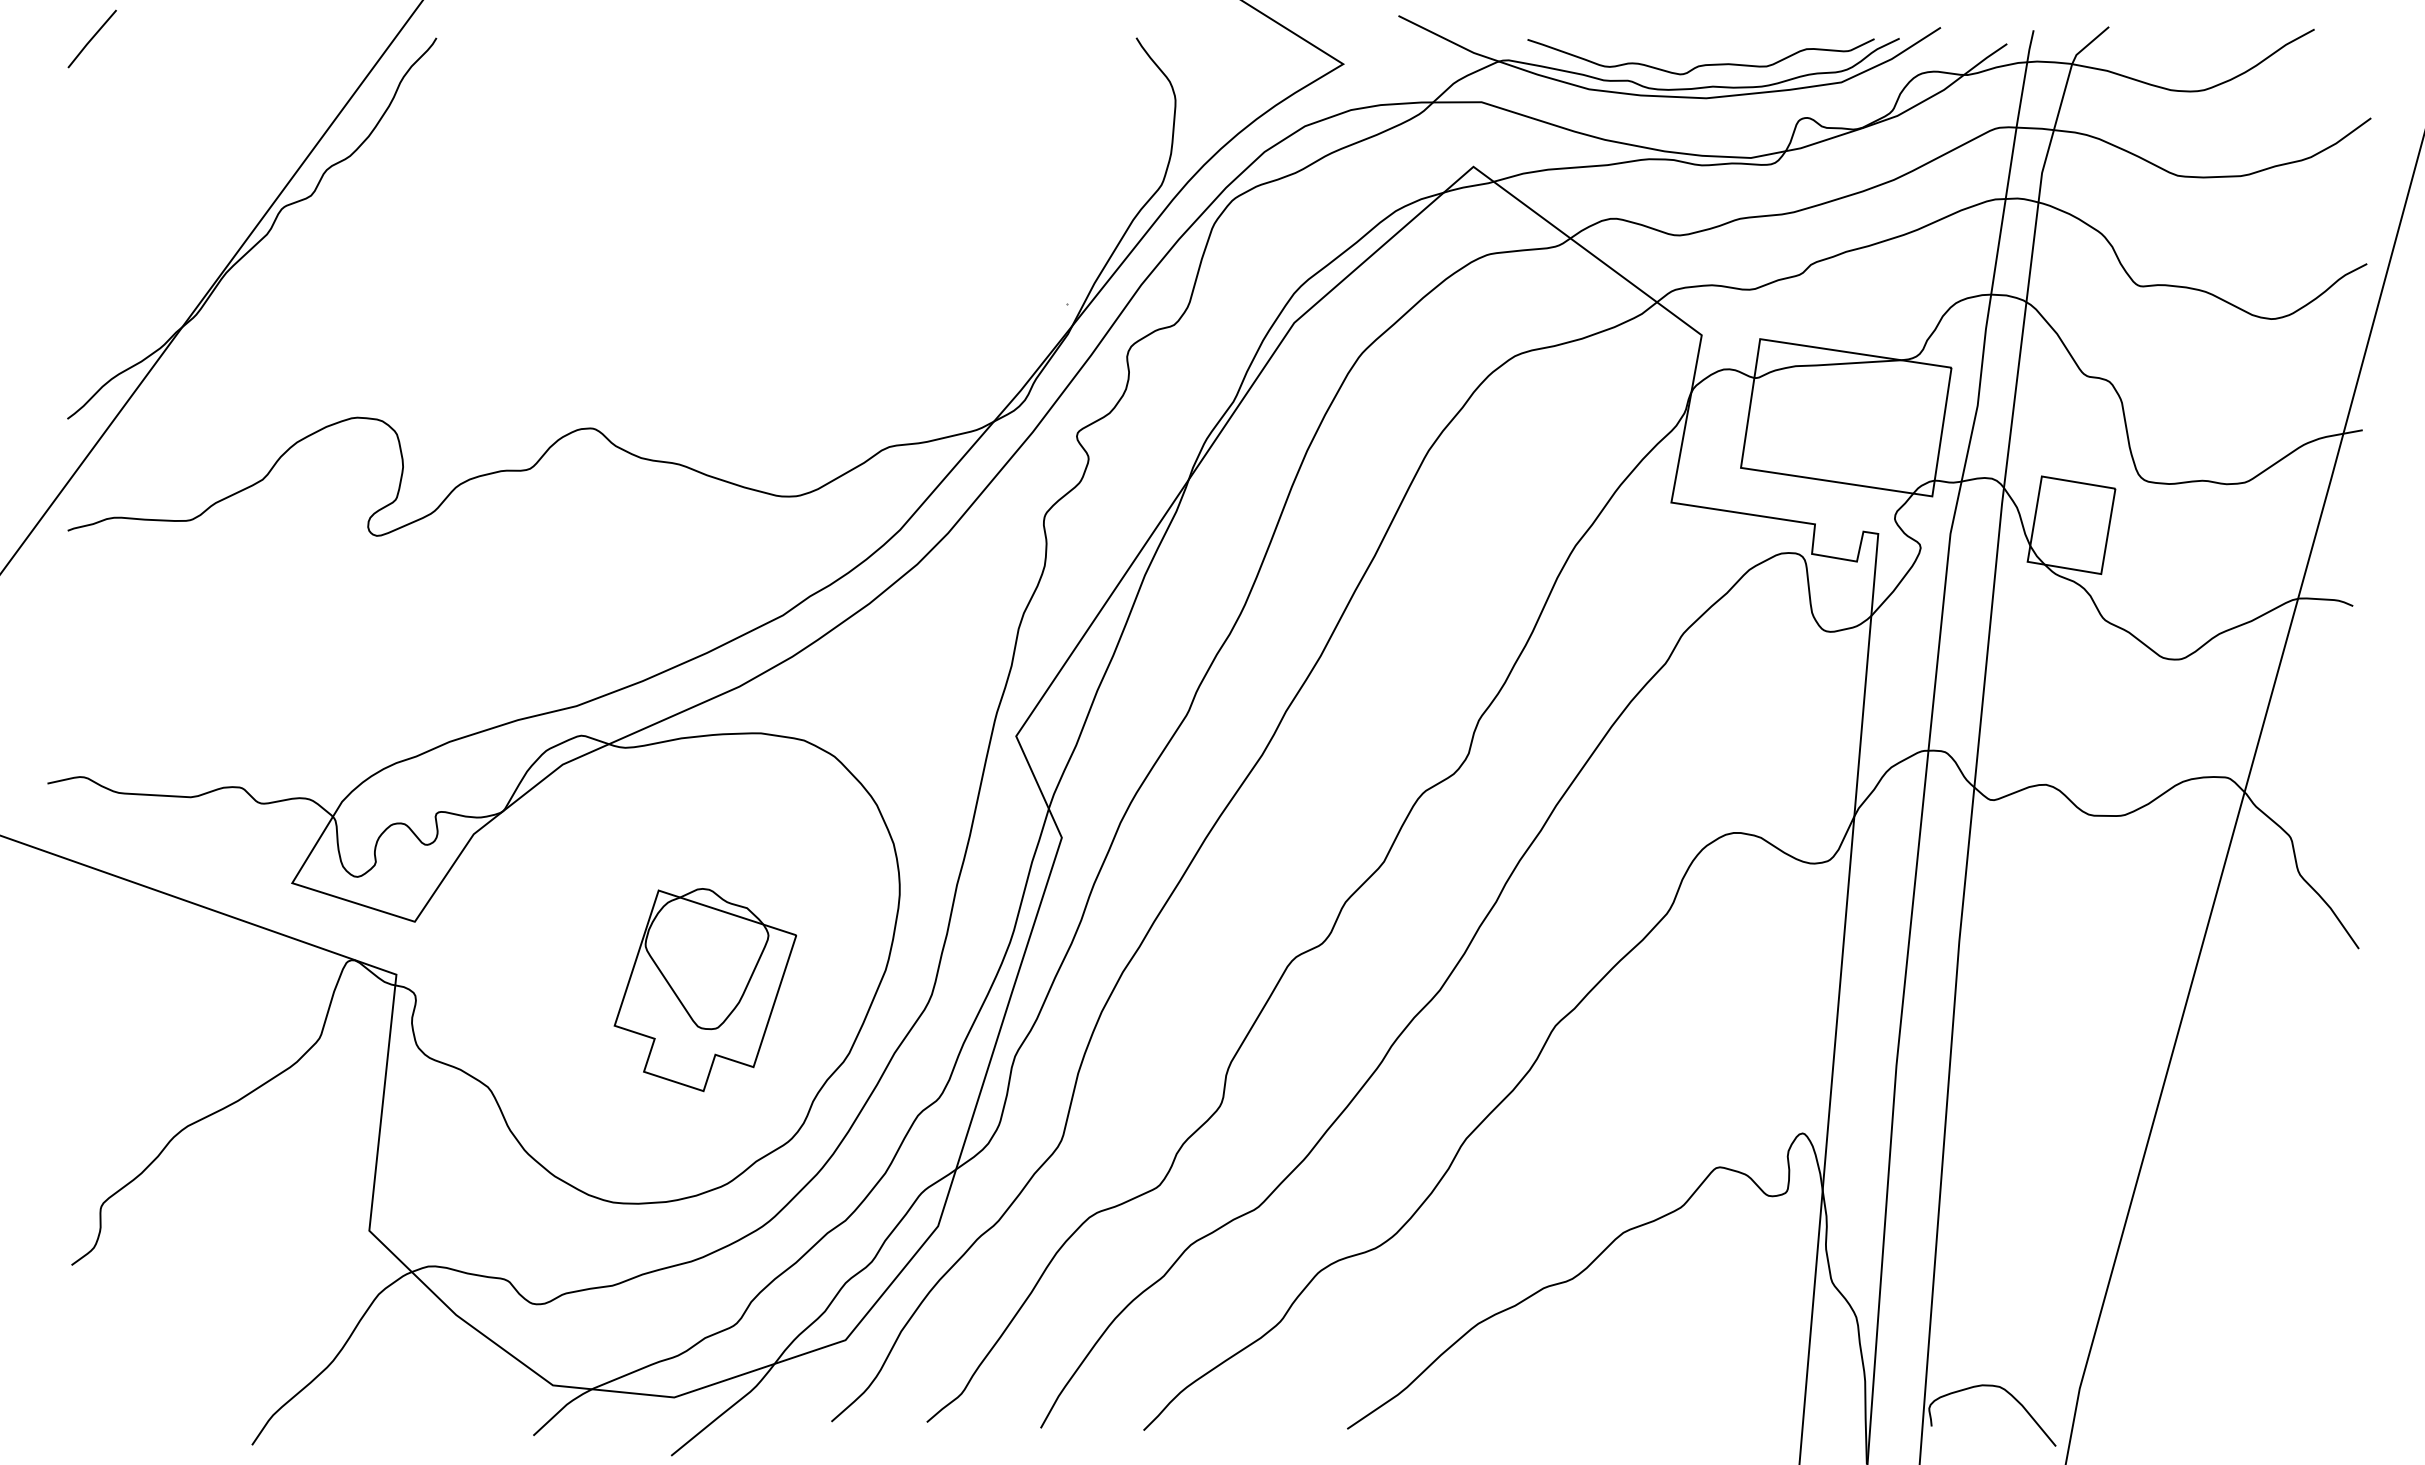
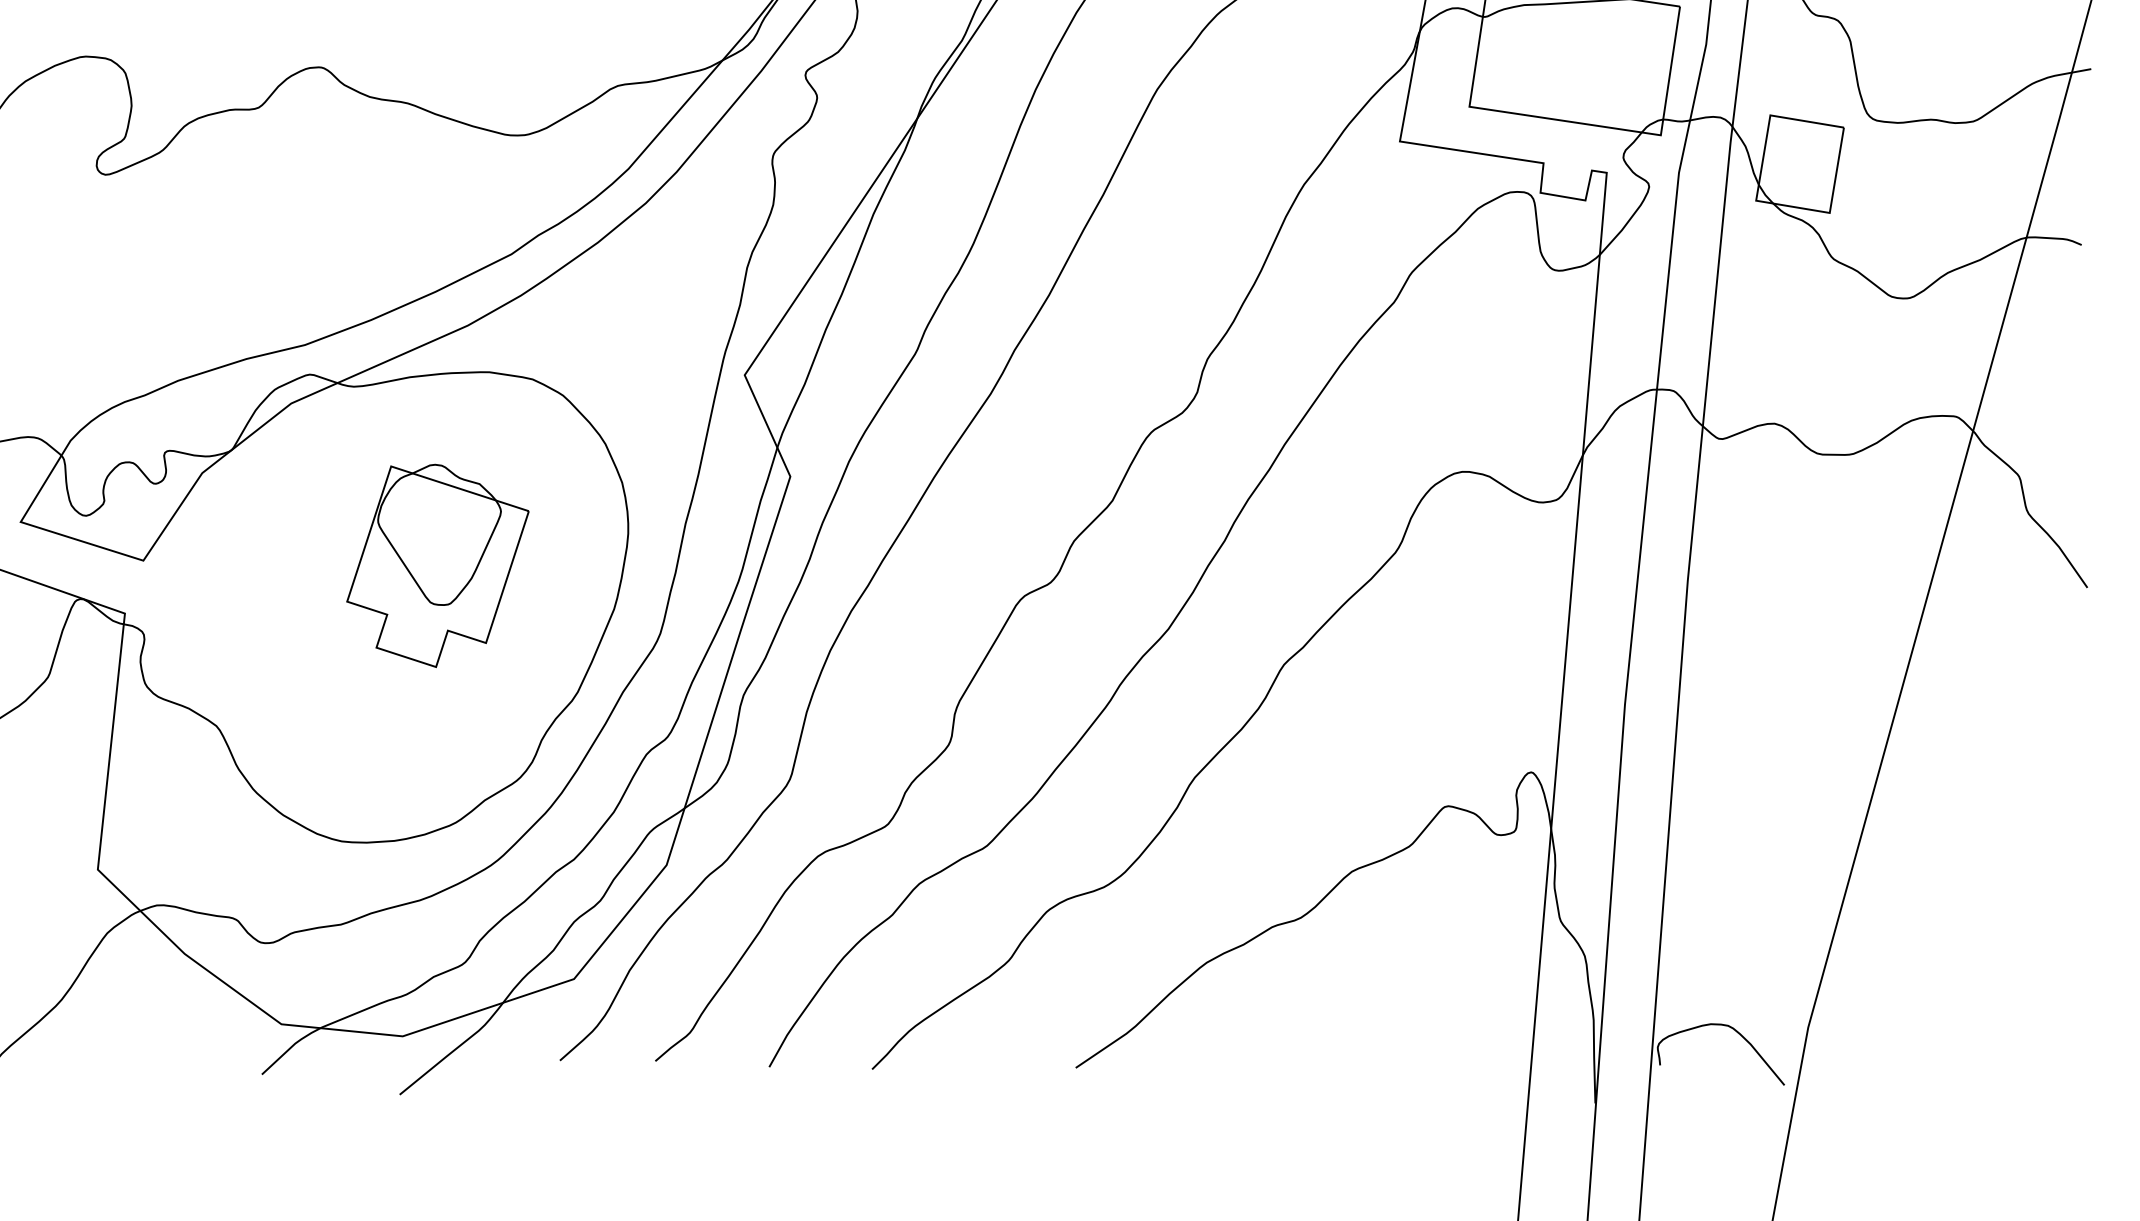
part: (704, 990) -> (437, 566), moved

